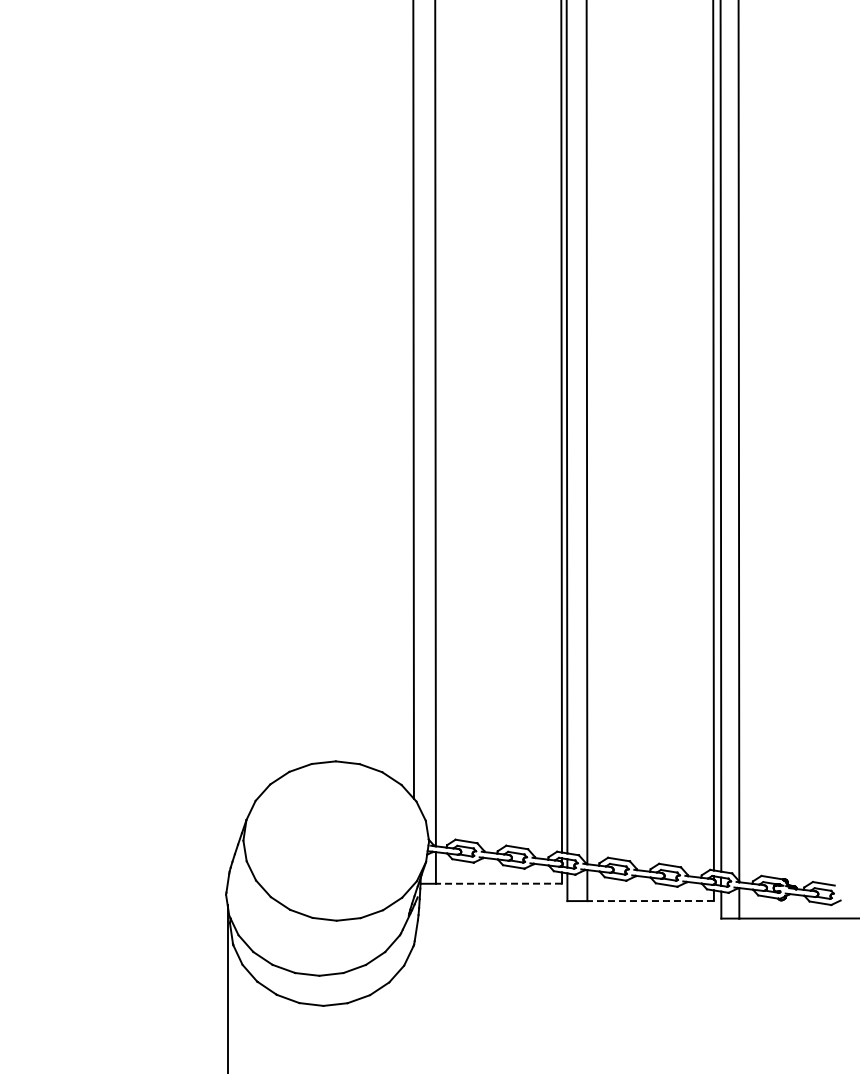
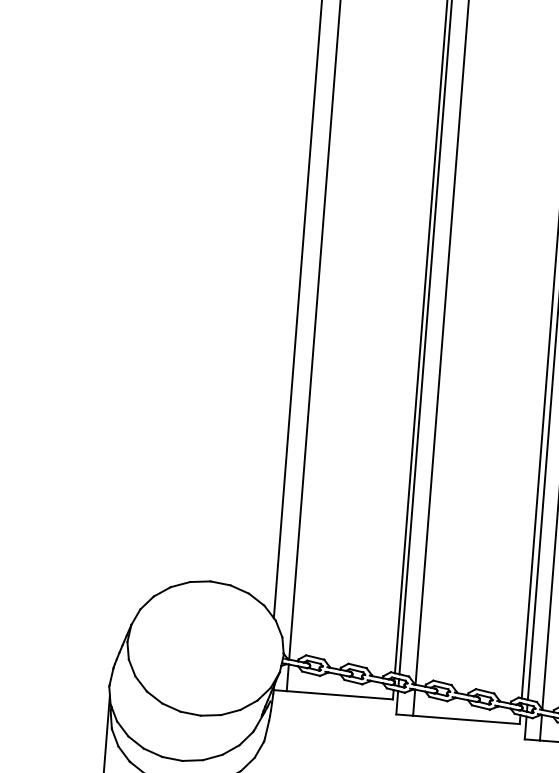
line: (498, 883) -> (339, 695), dashed -> solid
line: (650, 901) -> (466, 720), dashed -> solid

